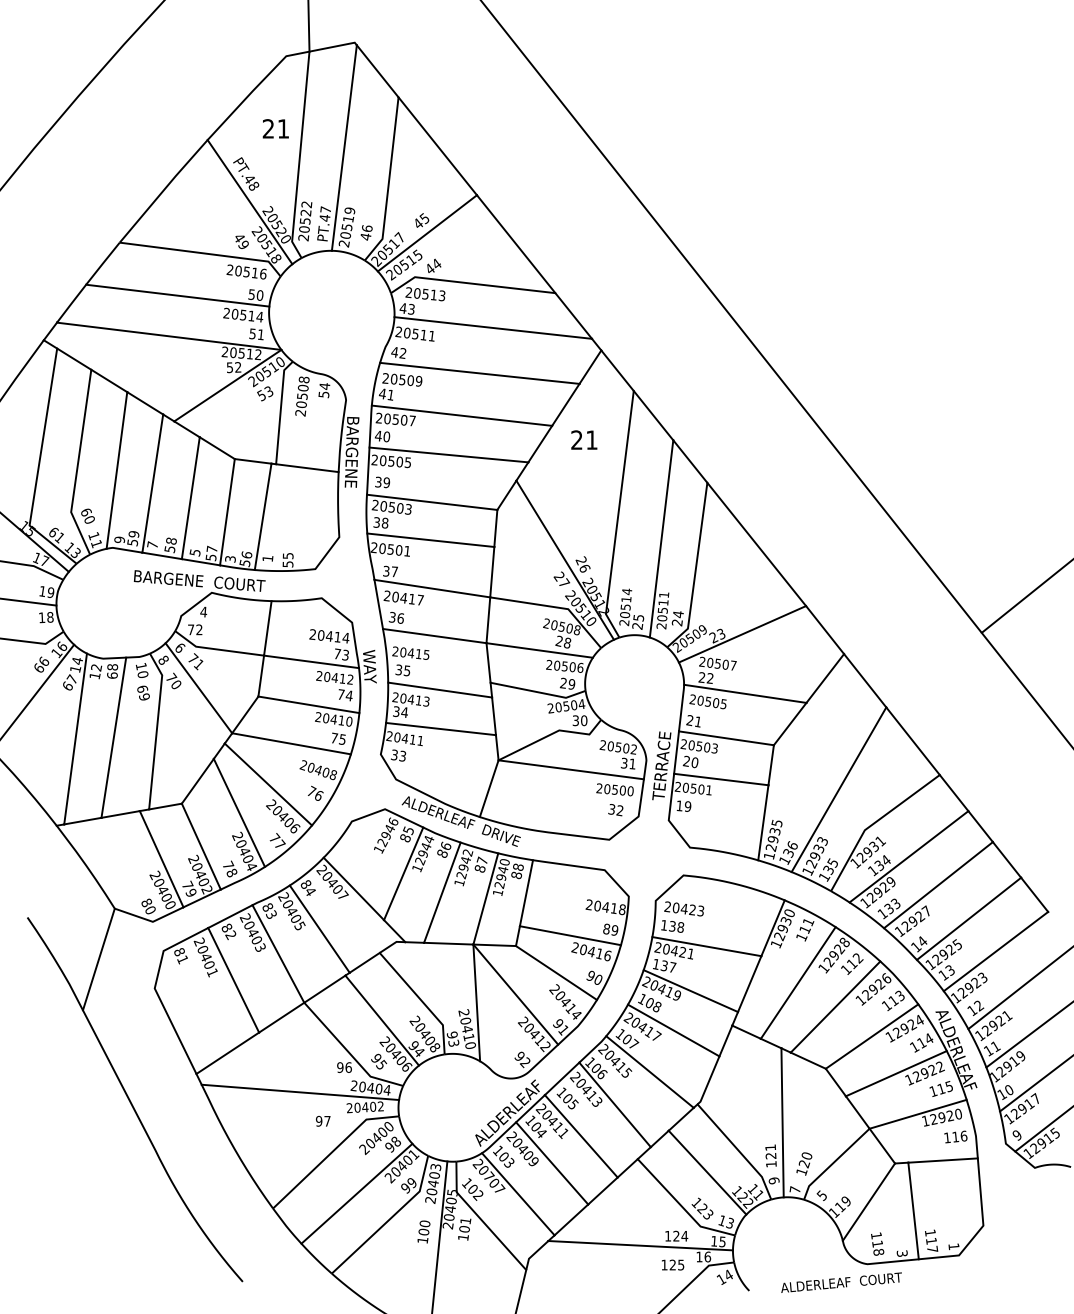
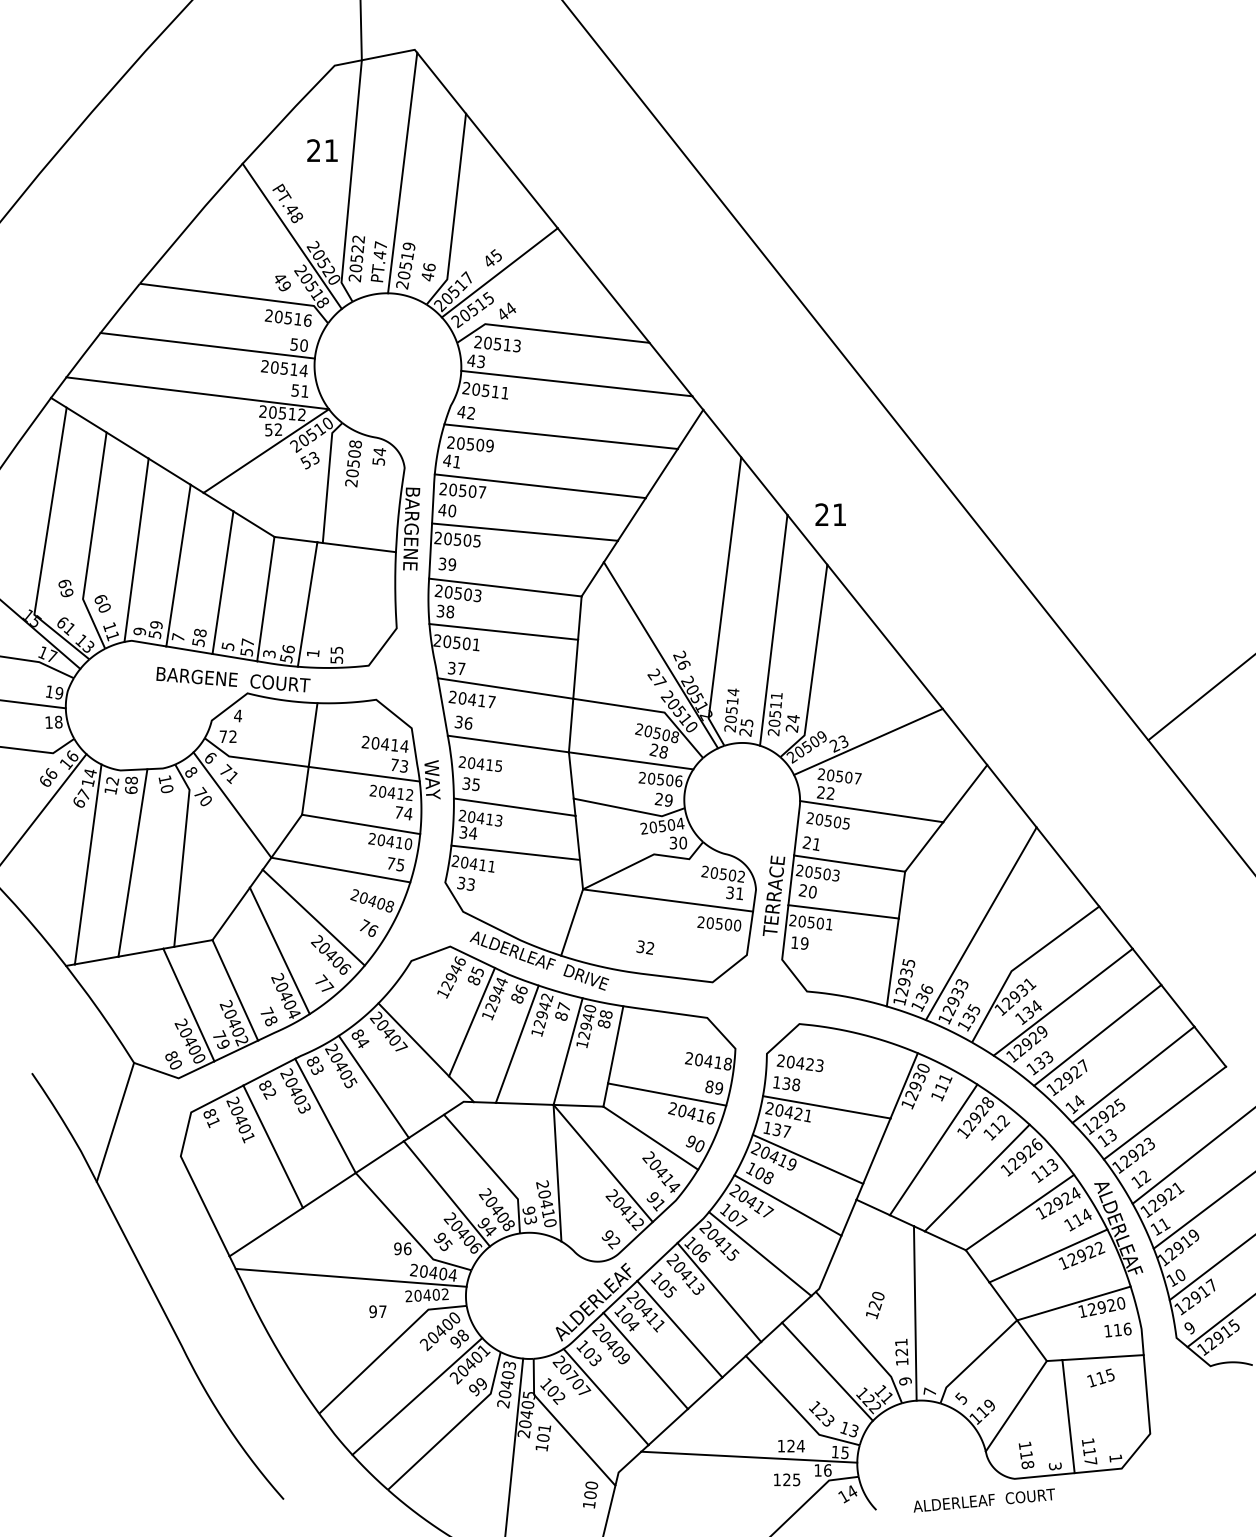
text: (584, 439) -> (830, 514), moved
text: (143, 692) -> (65, 587), moved
text: (615, 810) -> (644, 948), moved
text: (940, 1088) -> (1100, 1377), moved
text: (804, 1163) -> (875, 1304), moved
text: (423, 1231) -> (589, 1494), moved

